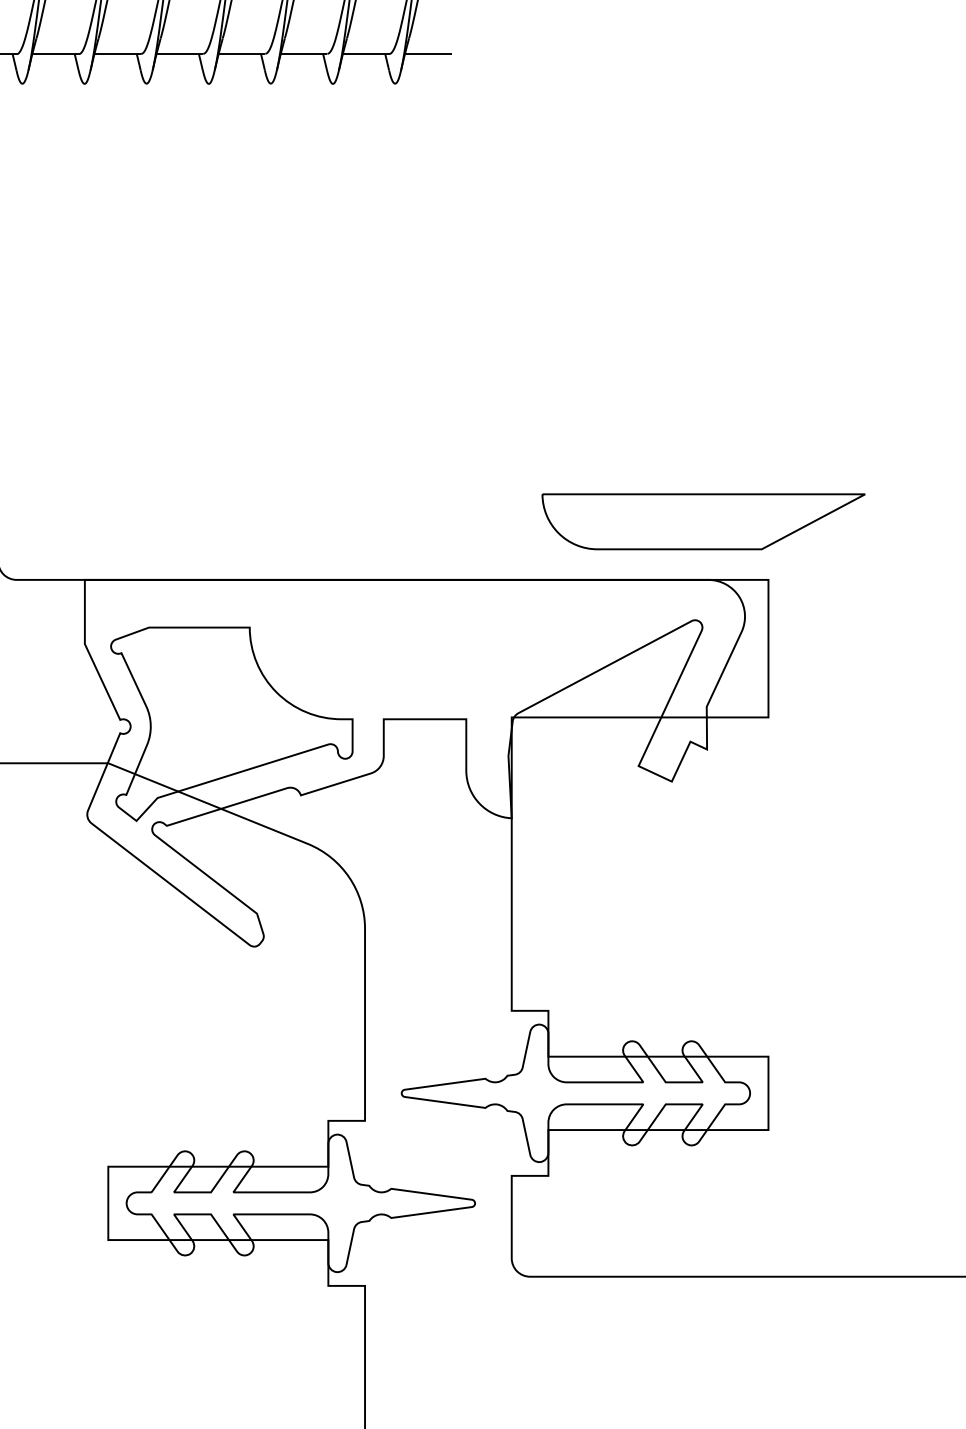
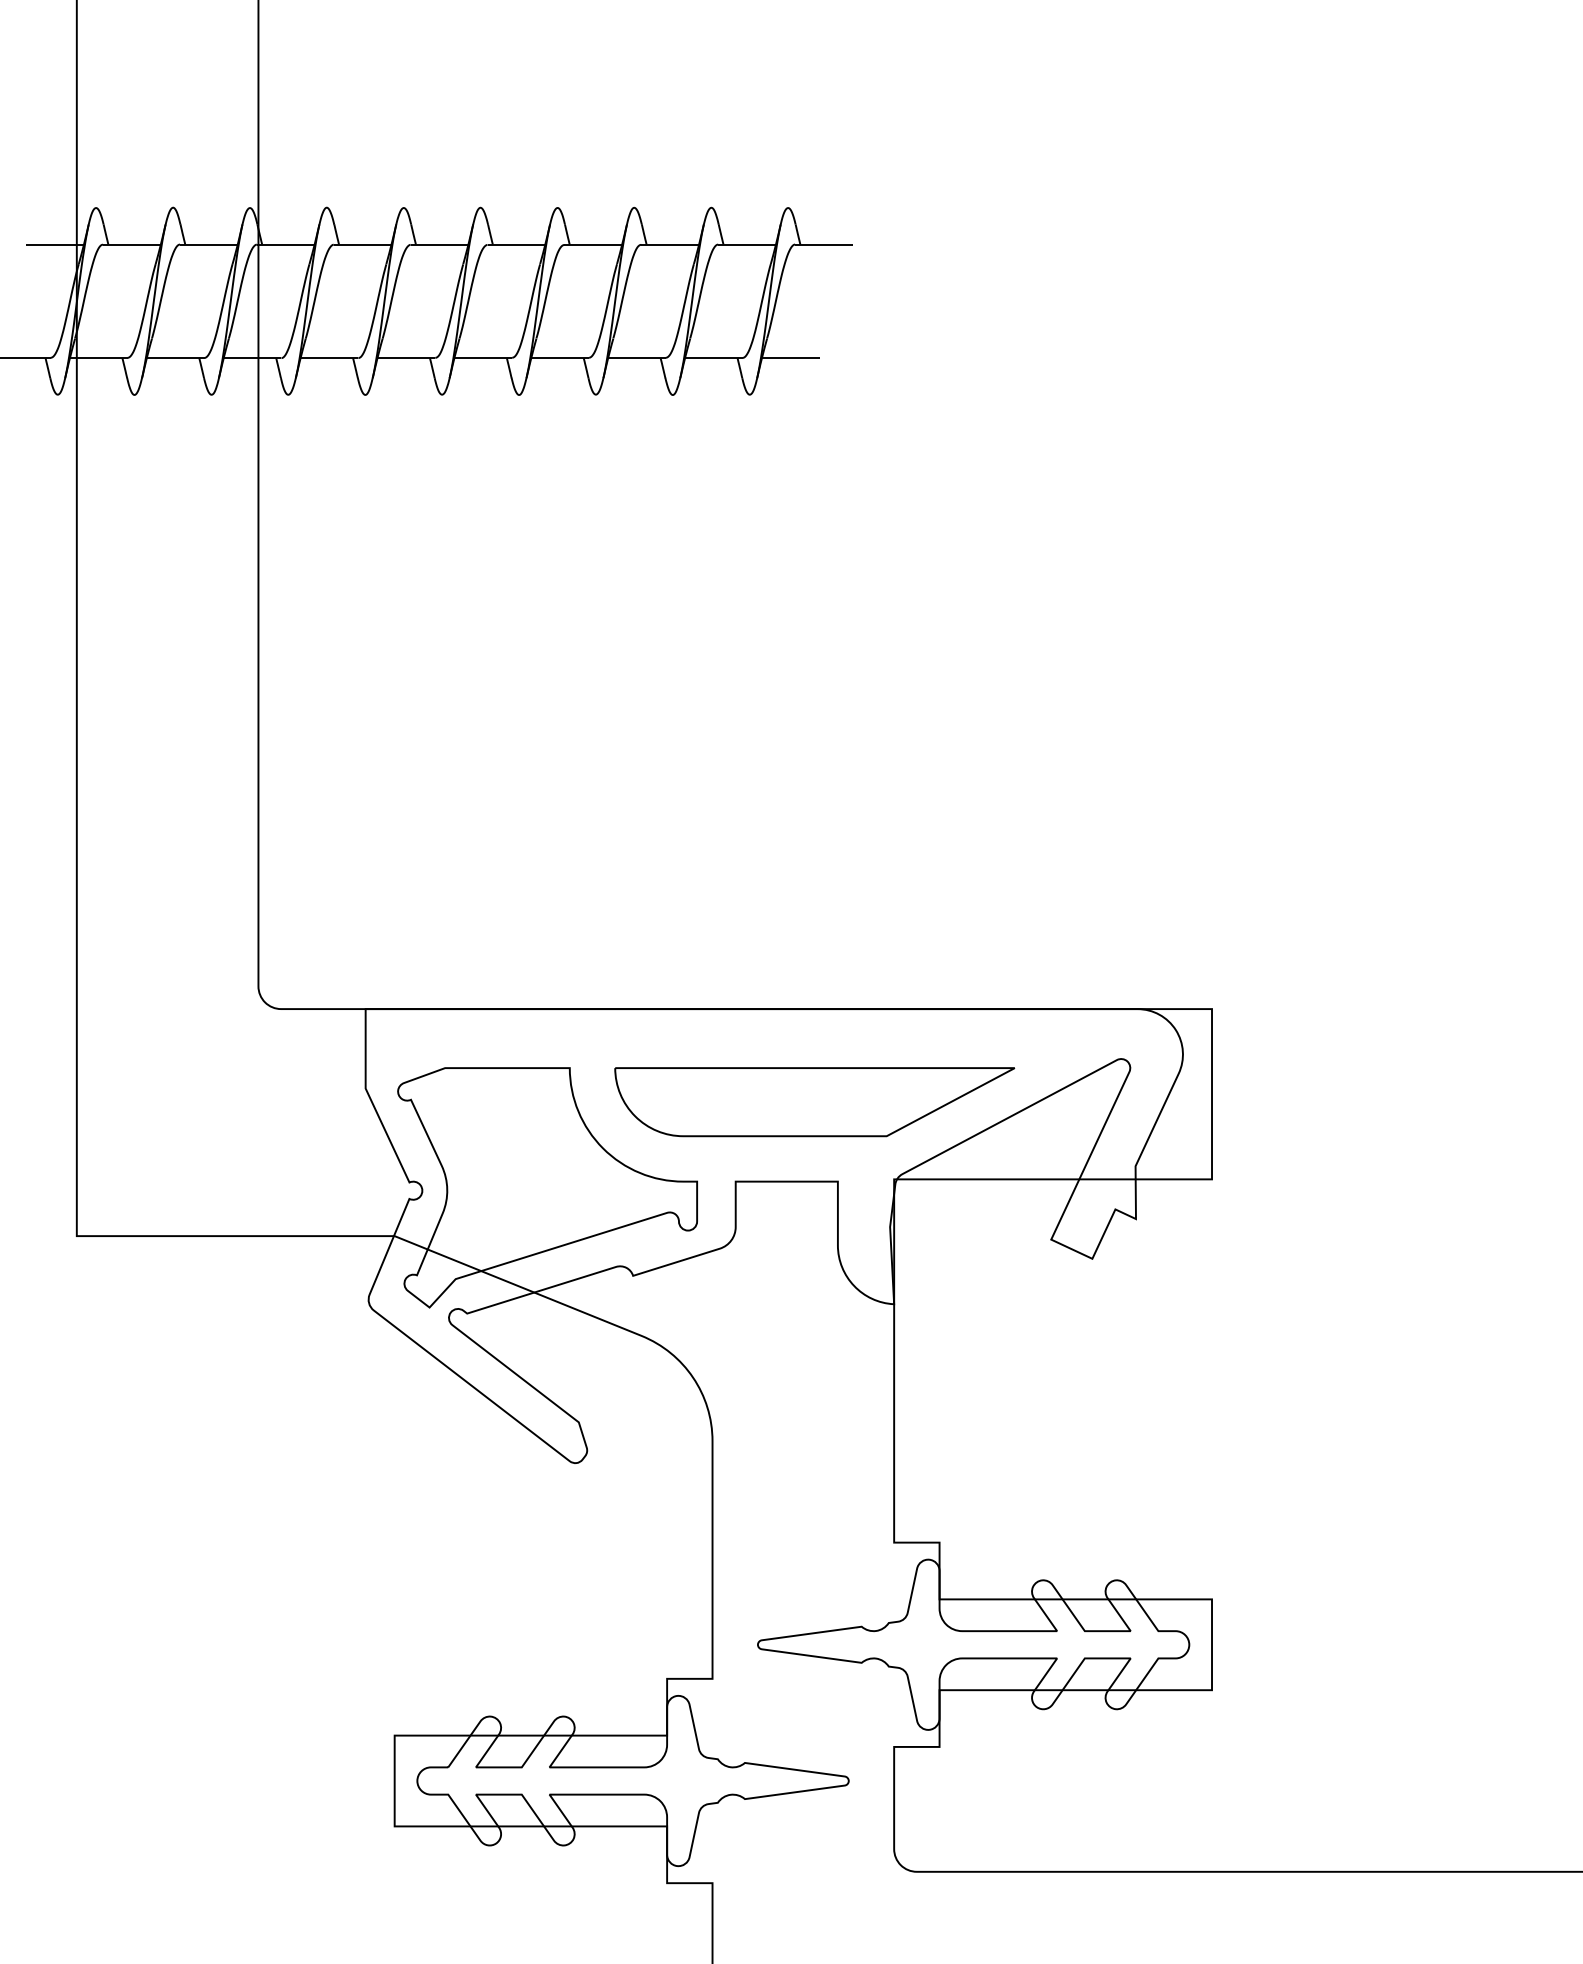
part: (703, 522) -> (814, 1102), moved

